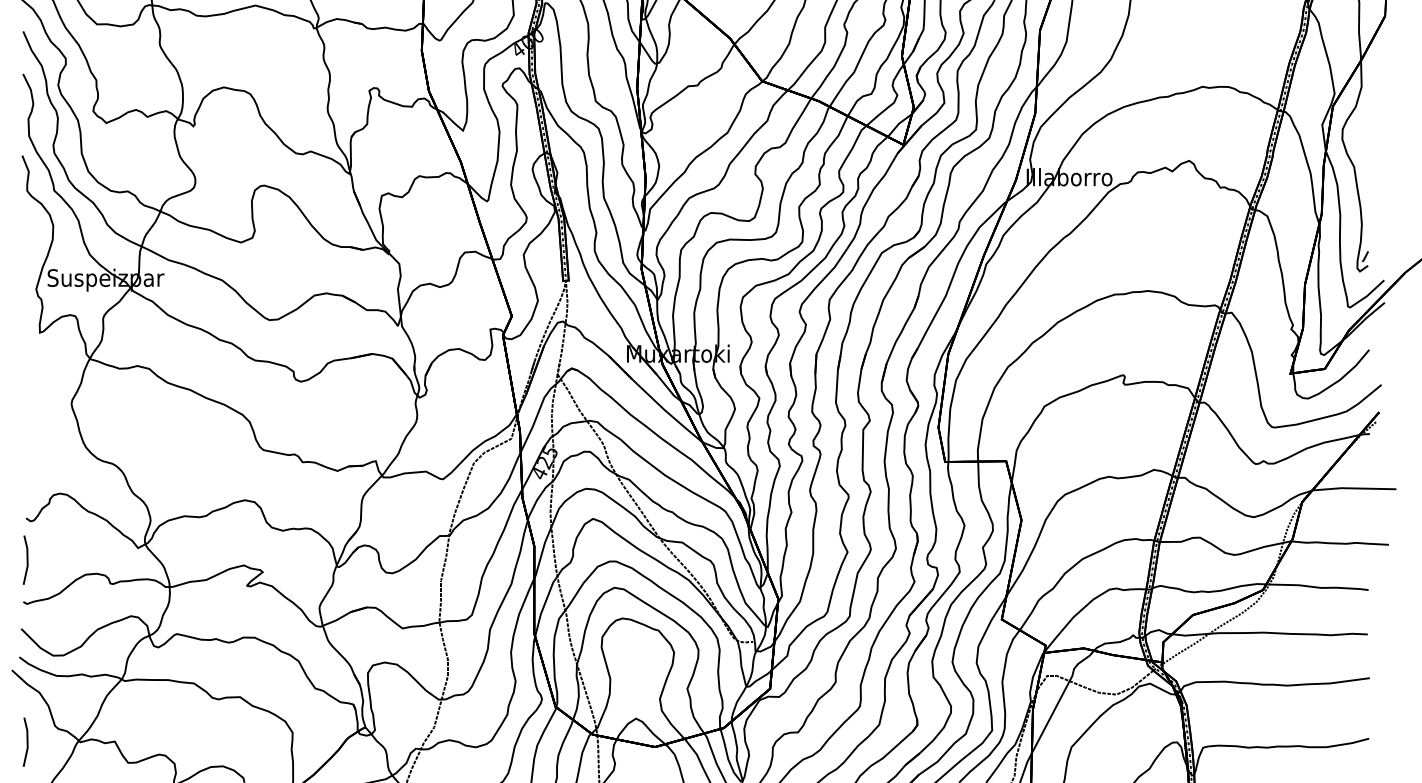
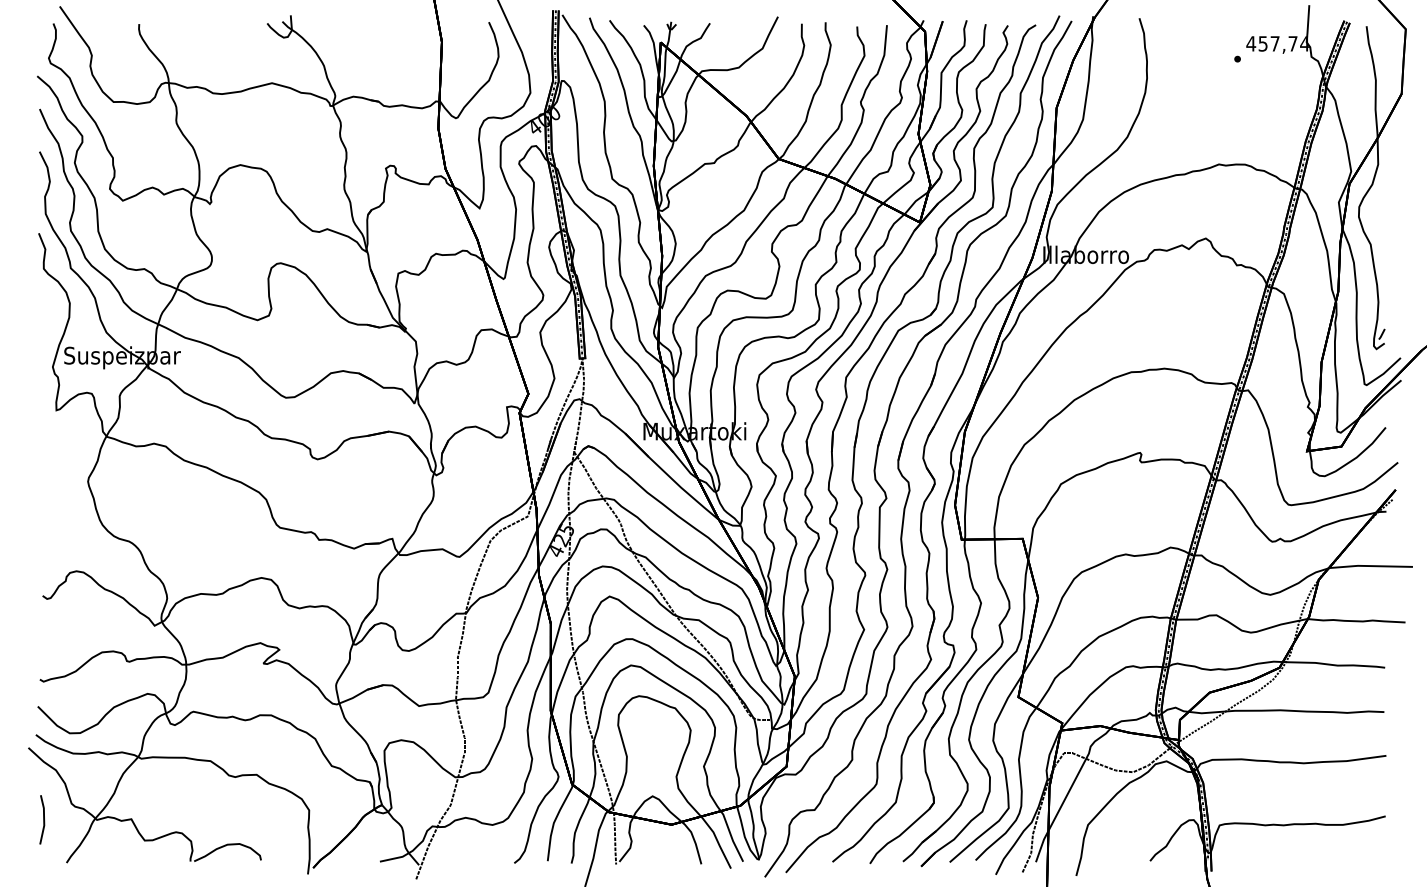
line: (26, 559) -> (43, 637), removed

